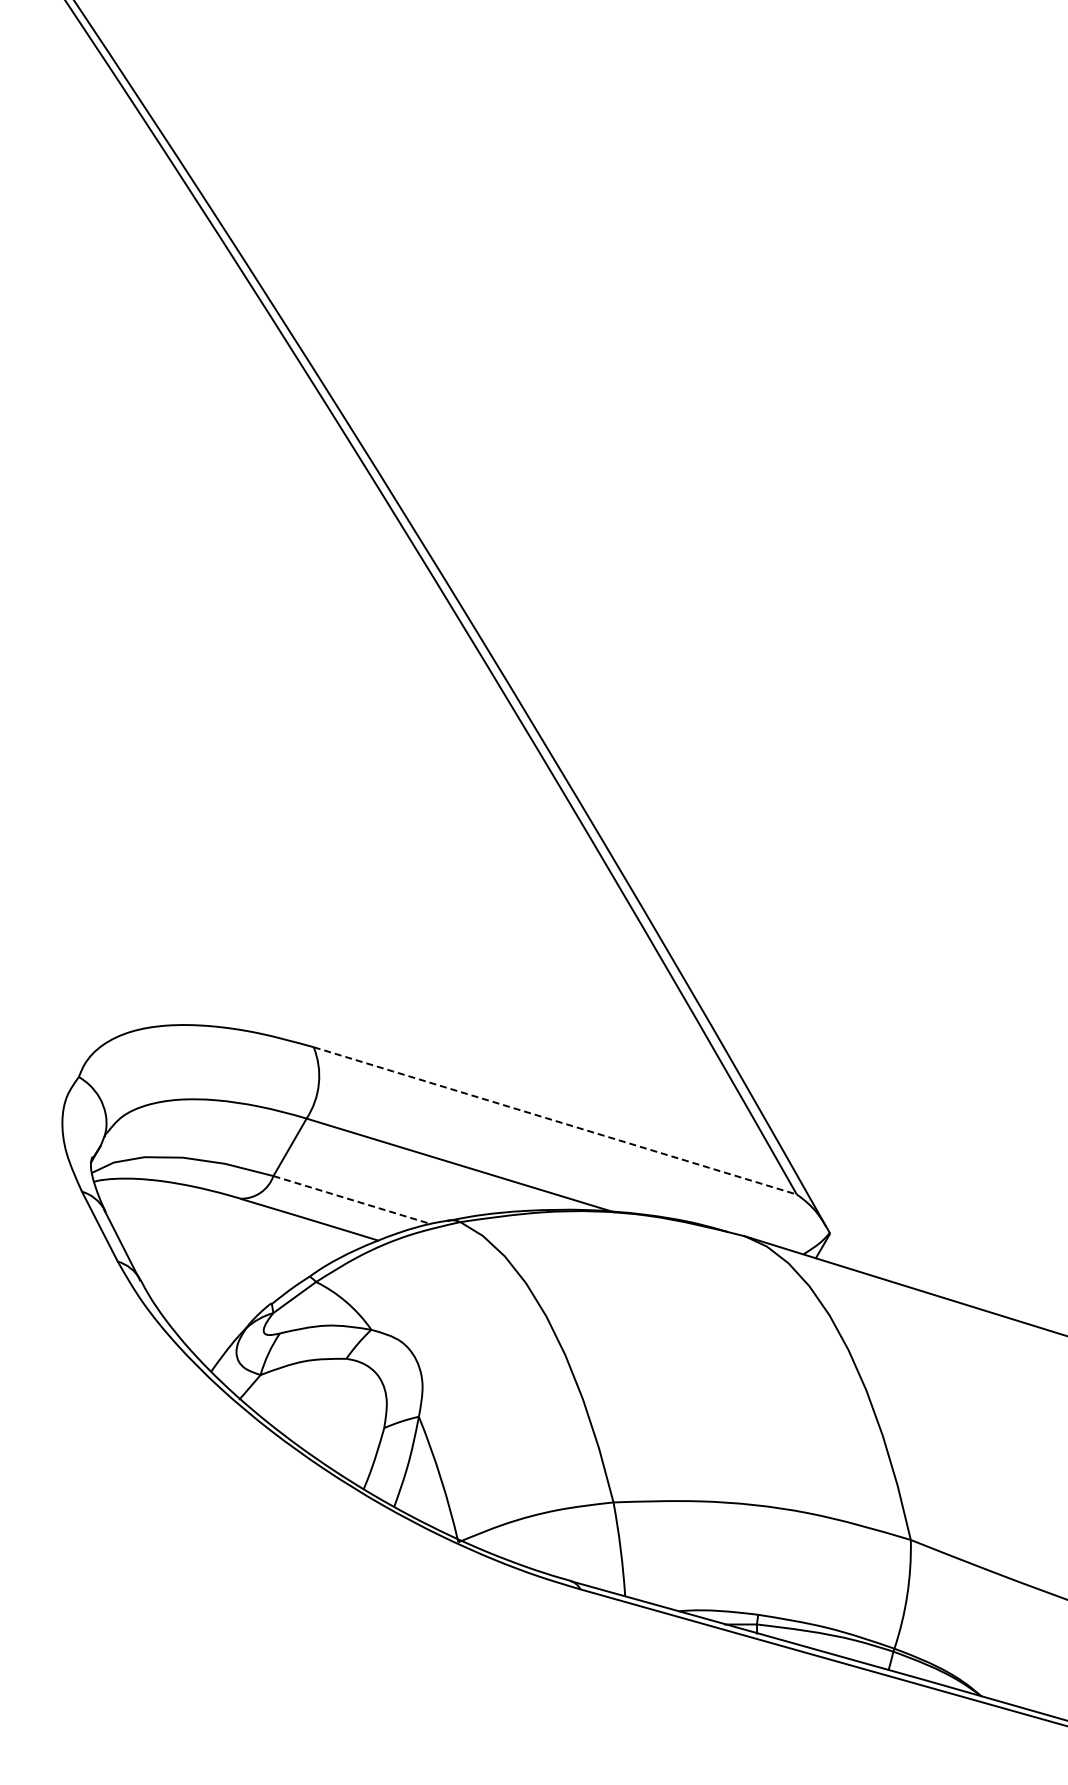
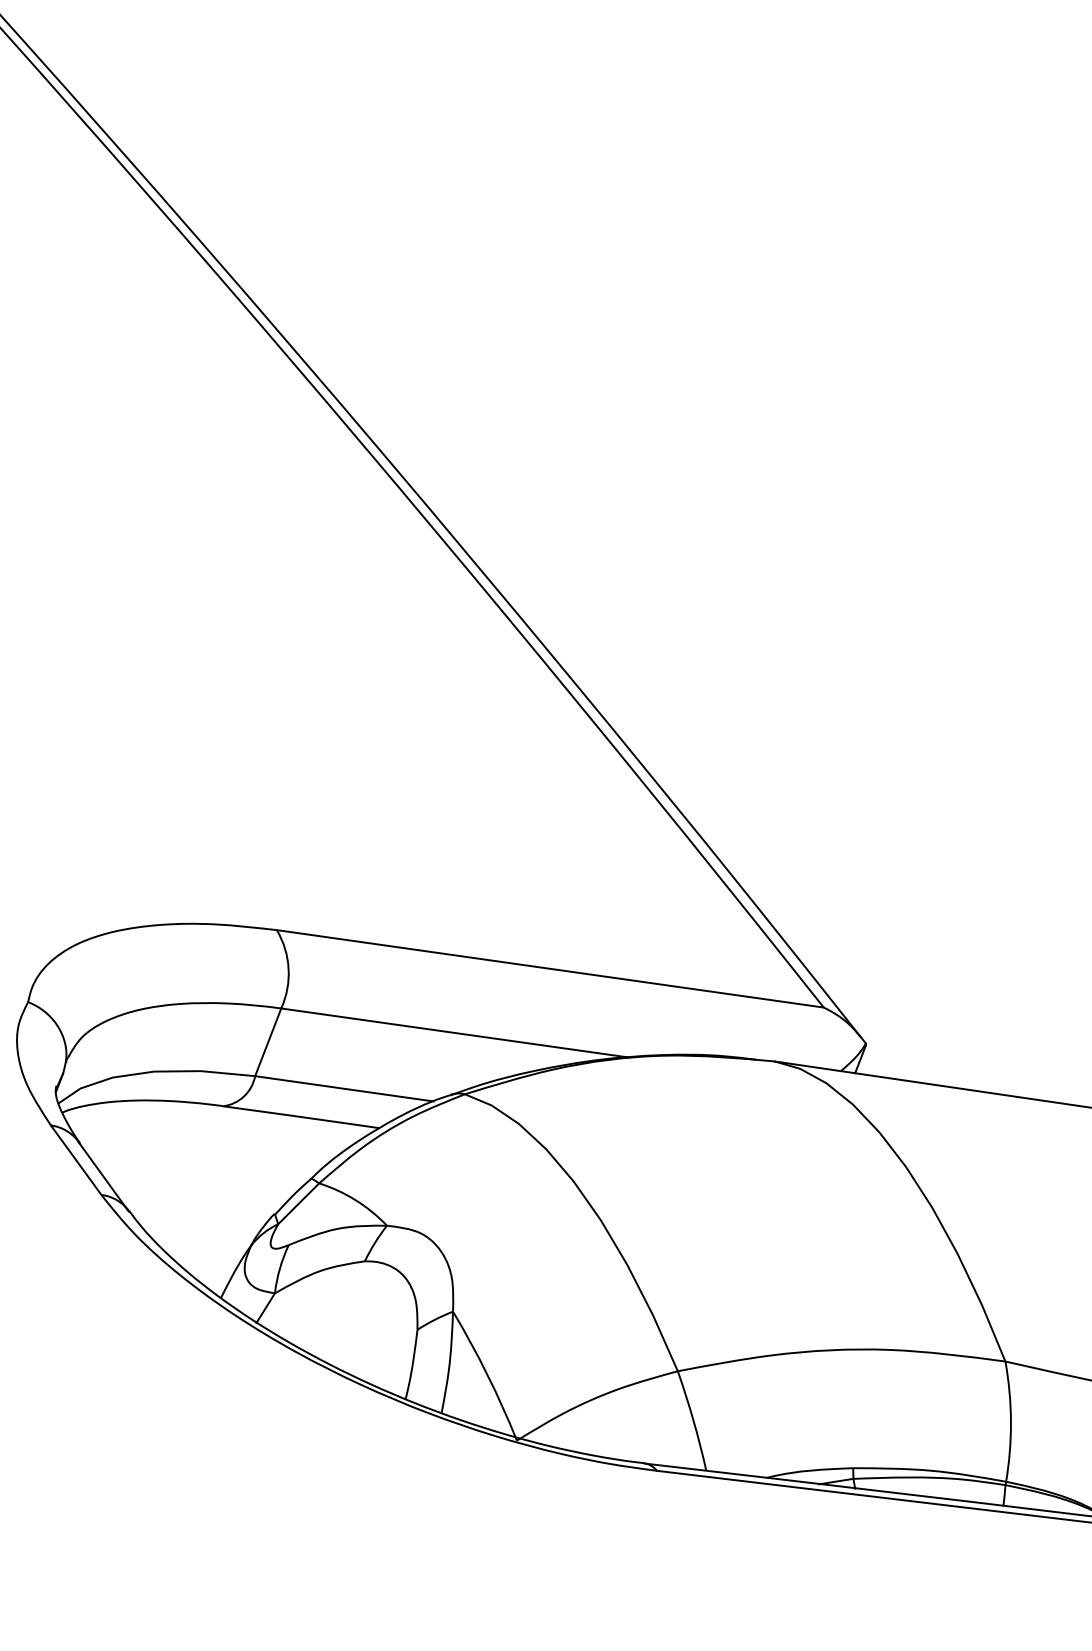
line: (555, 1120) -> (550, 968), dashed -> solid
line: (352, 1200) -> (344, 1089), dashed -> solid

